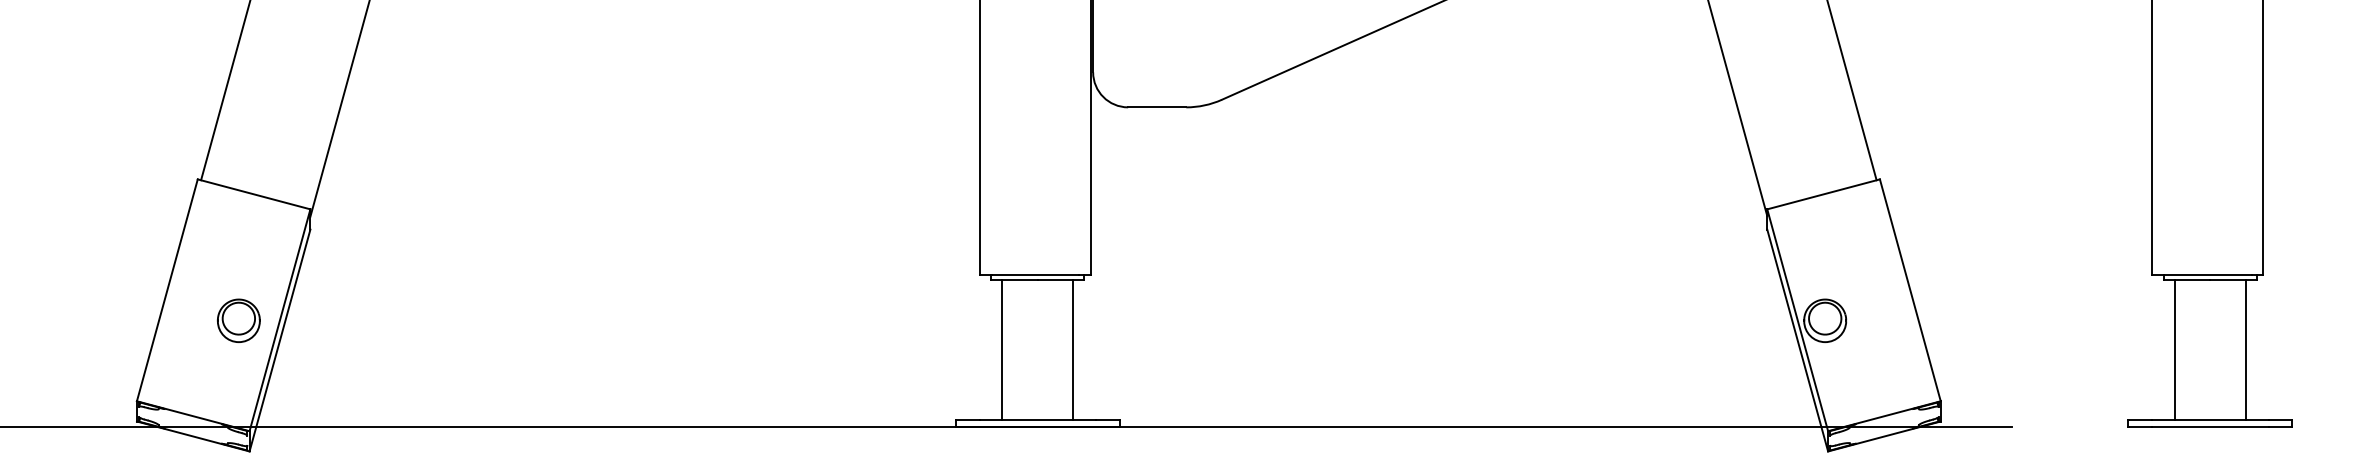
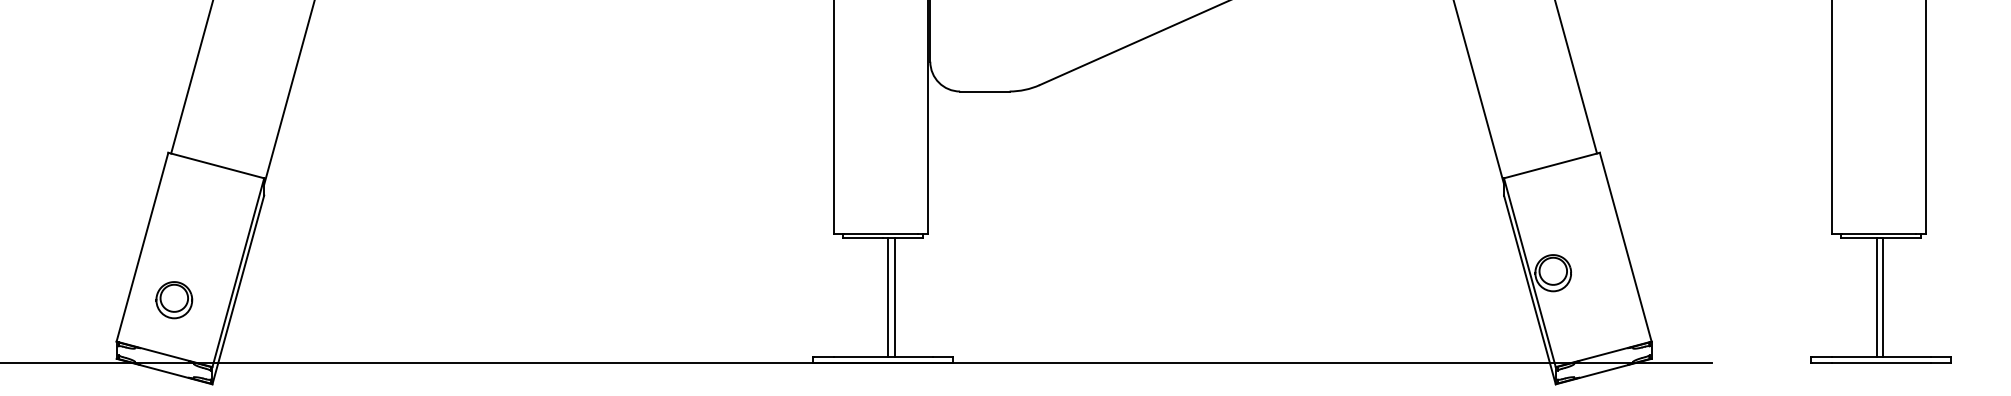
part: (239, 321) -> (174, 300), moved
line: (1002, 349) -> (895, 297), moved
line: (1073, 349) -> (888, 297), moved
line: (2174, 349) -> (1876, 297), moved
line: (2246, 349) -> (1883, 297), moved

